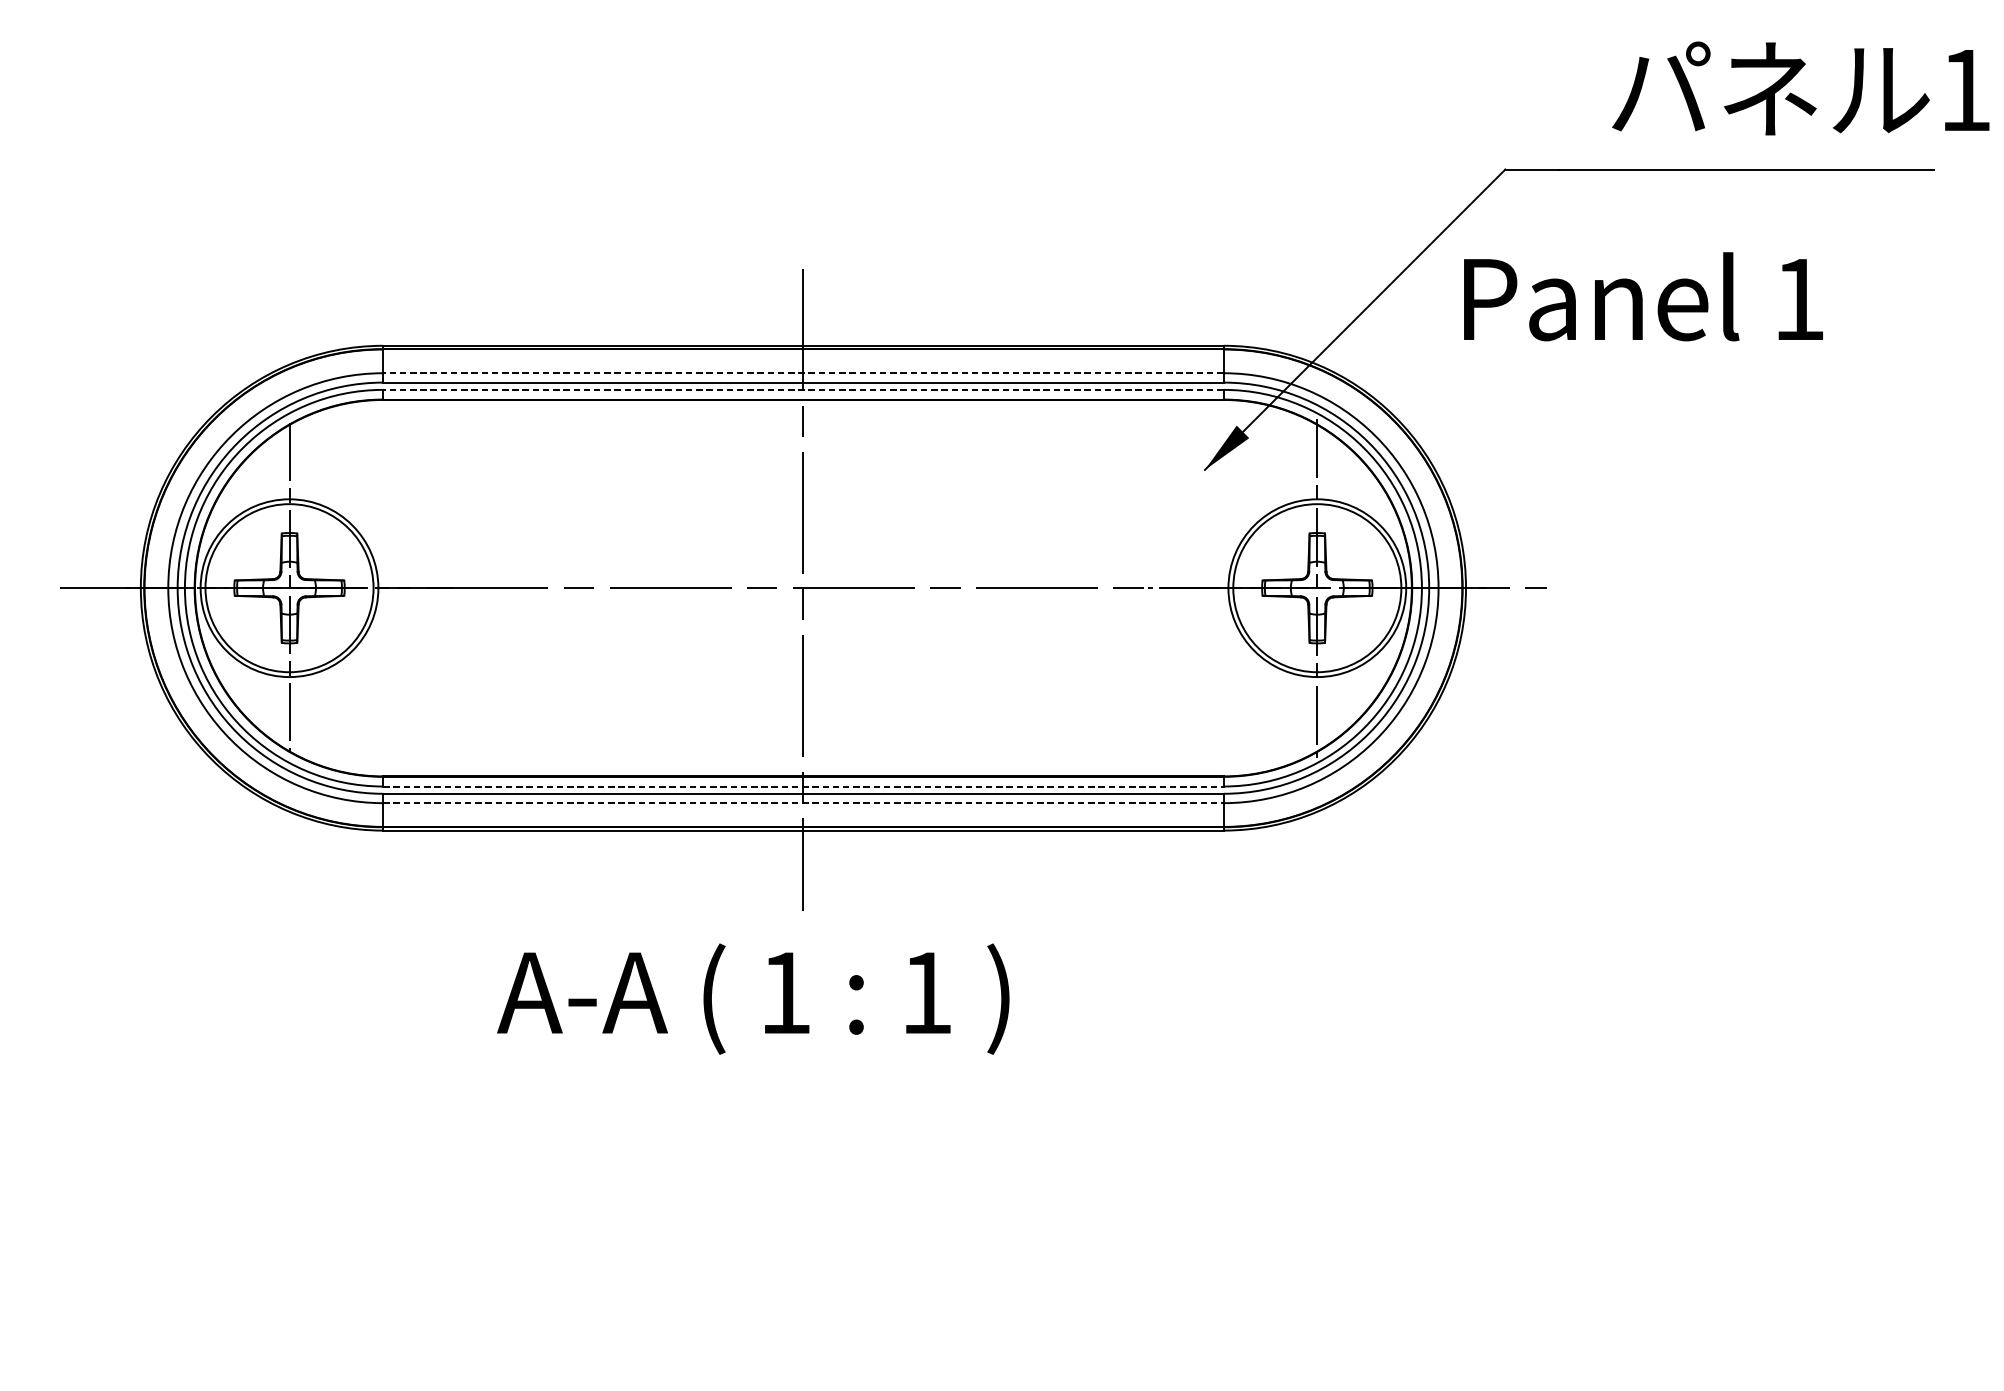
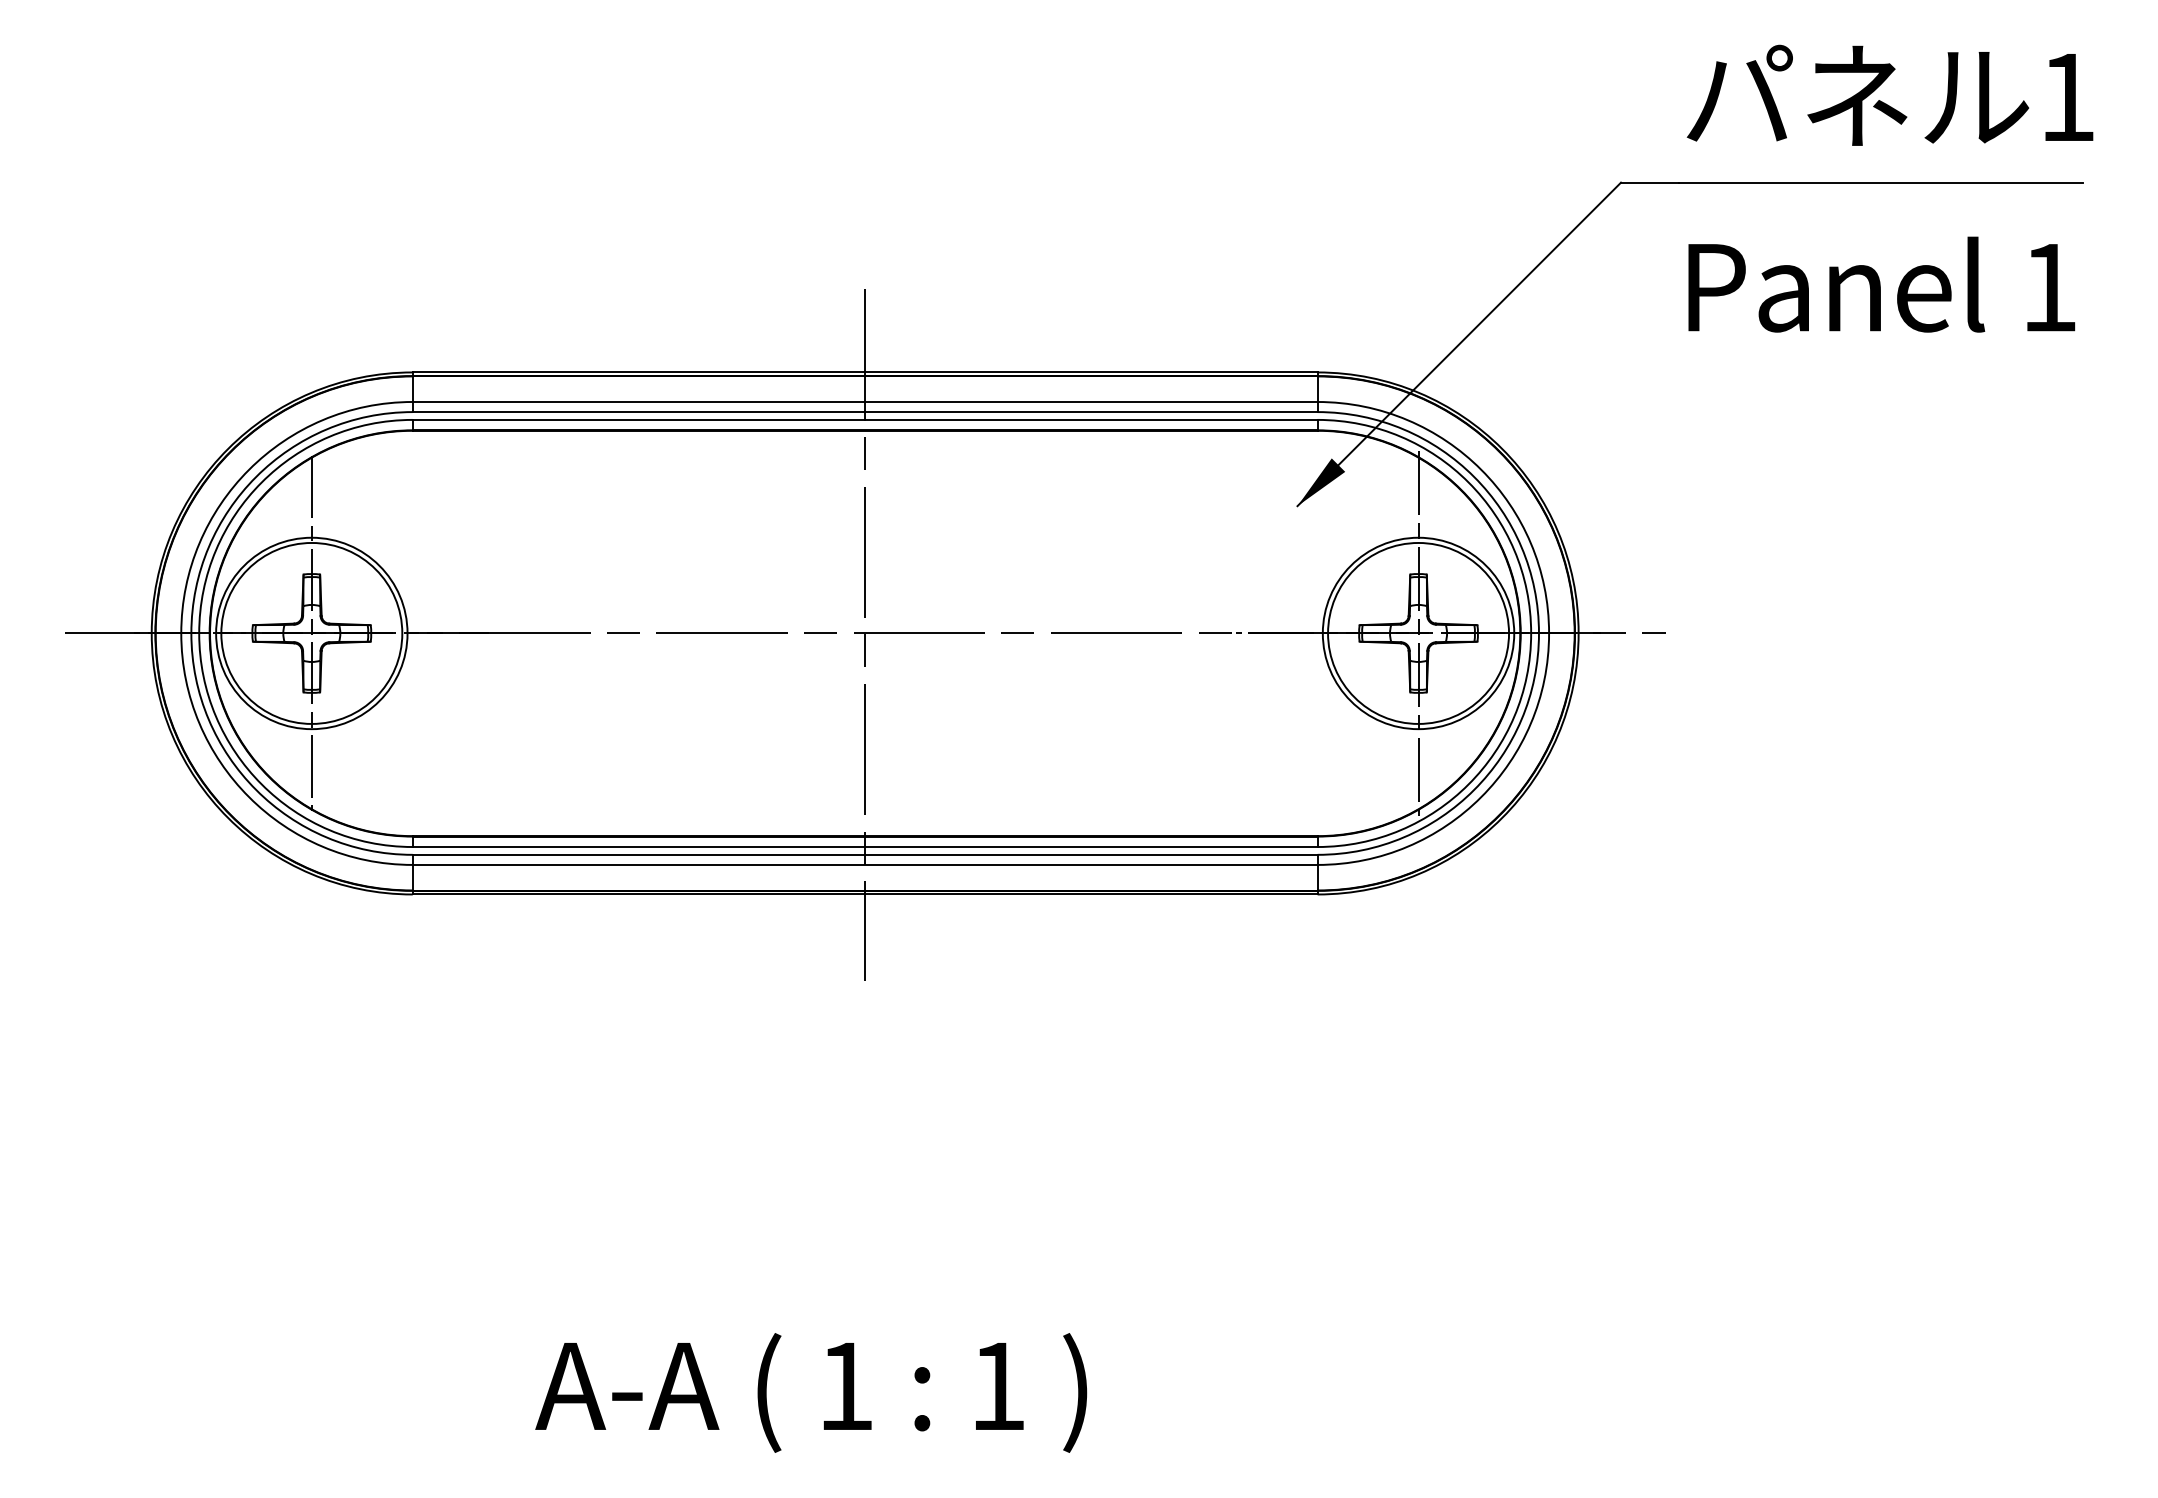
text: (1800, 87) -> (1889, 94), moved
text: (1643, 296) -> (1881, 284), moved
line: (802, 373) -> (864, 402), dashed -> solid
line: (802, 389) -> (864, 419), dashed -> solid
line: (803, 786) -> (865, 847), dashed -> solid
line: (803, 802) -> (865, 864), dashed -> solid
text: (753, 998) -> (811, 1392), moved

